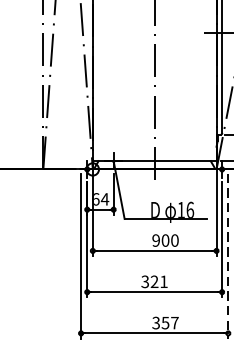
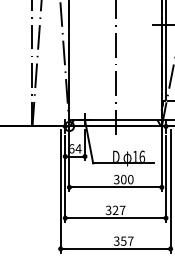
text: (155, 240) -> (116, 179), 900 -> 300
line: (228, 256) -> (170, 191), dashed -> solid
text: (163, 280) -> (122, 209), 321 -> 327

